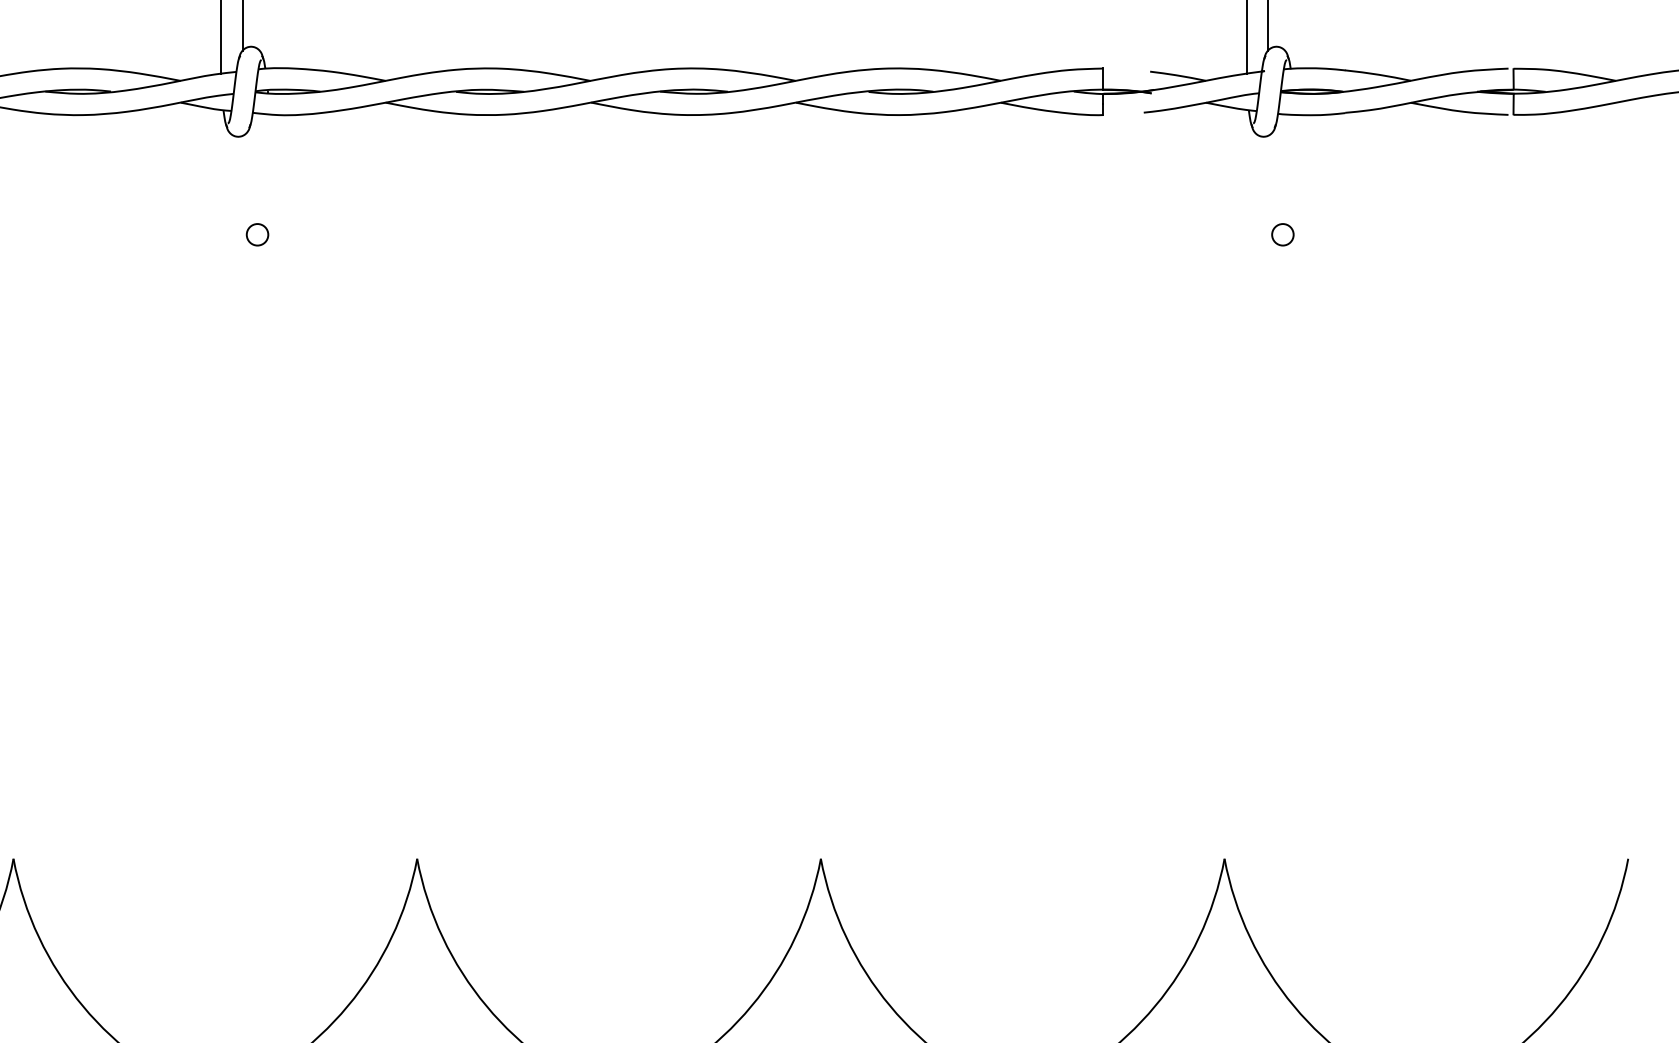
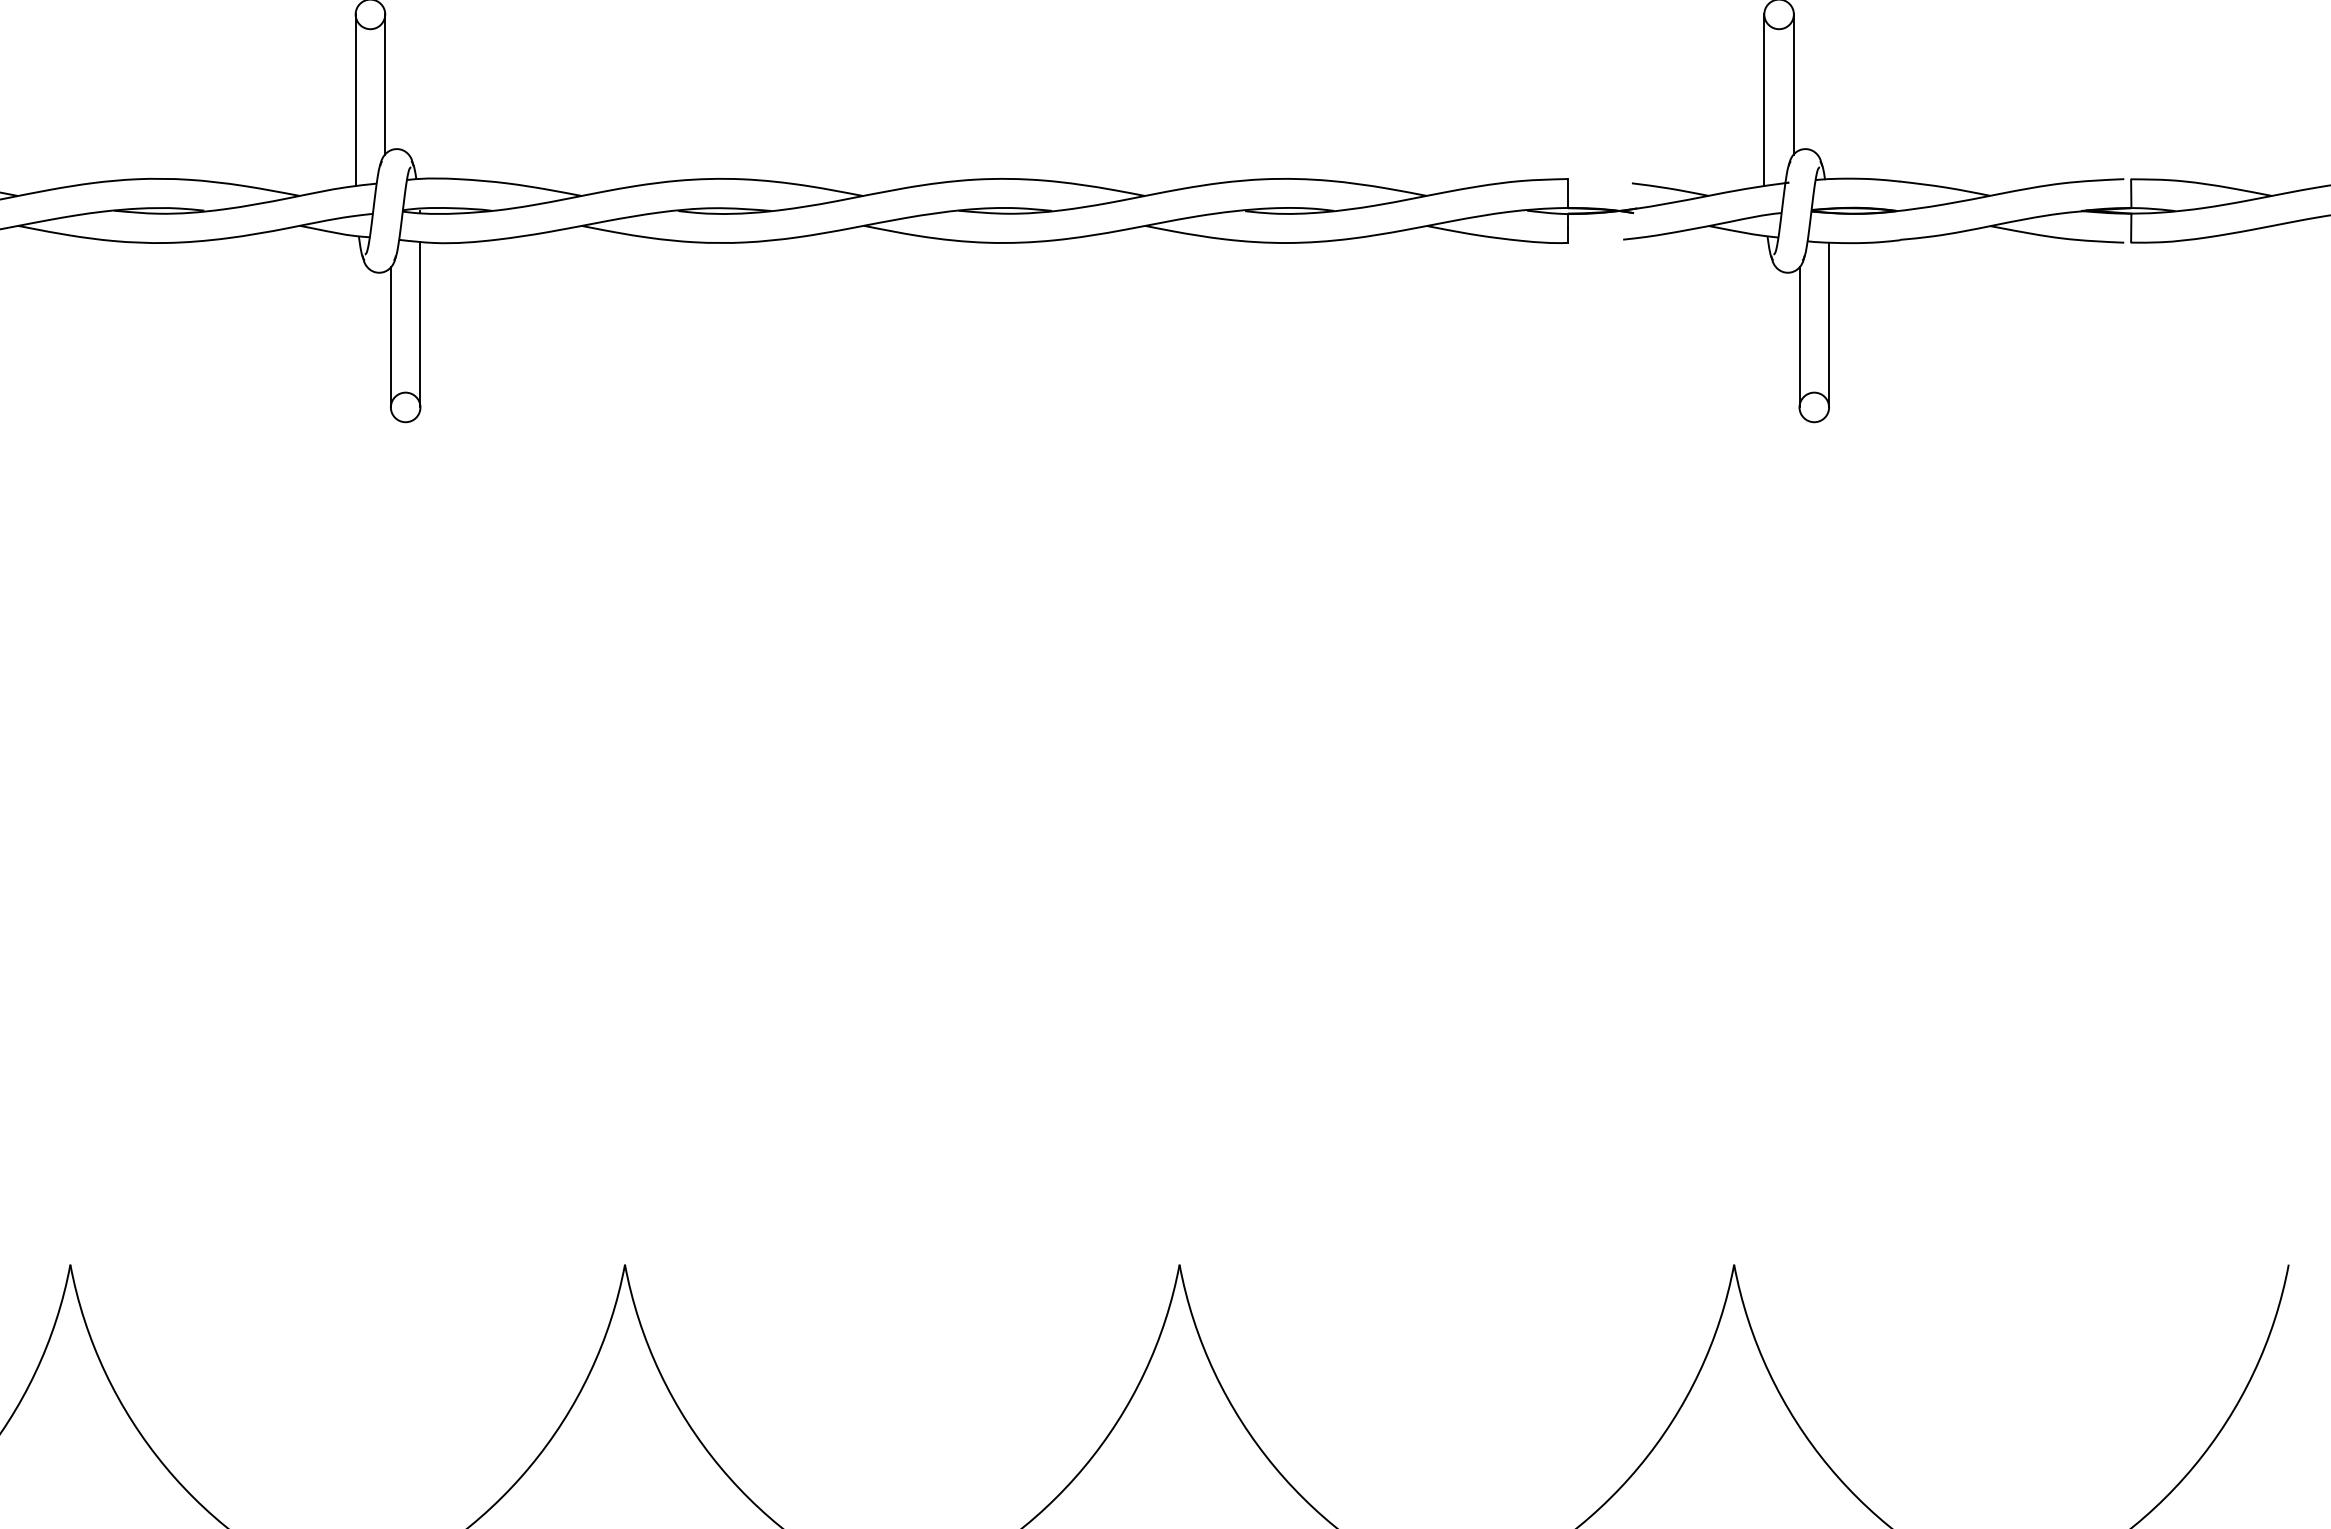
line: (268, 174) -> (420, 324), added
line: (1293, 174) -> (1829, 324), added
line: (246, 183) -> (390, 337), added
line: (1272, 183) -> (1799, 337), added

